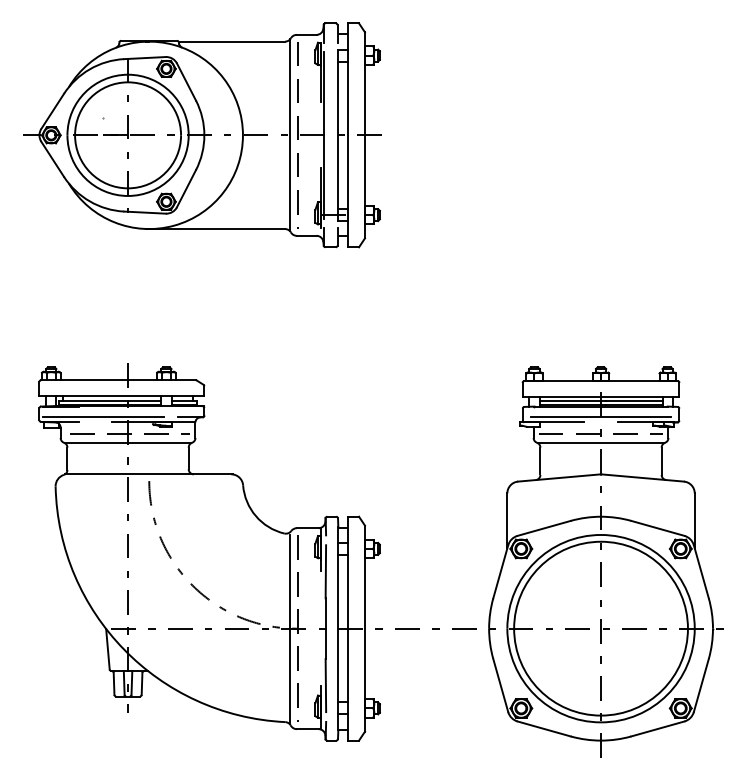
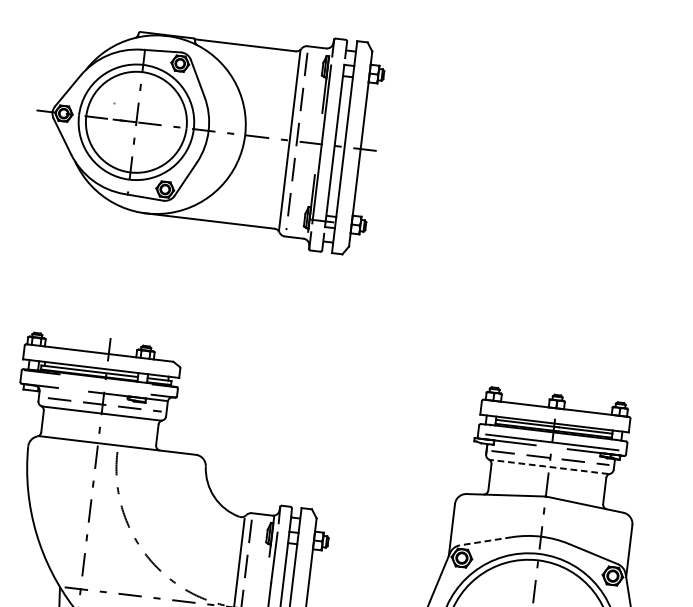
line: (102, 417) -> (80, 386), removed
line: (600, 443) -> (548, 467), solid -> dashed
line: (544, 528) -> (486, 541), solid -> dashed

